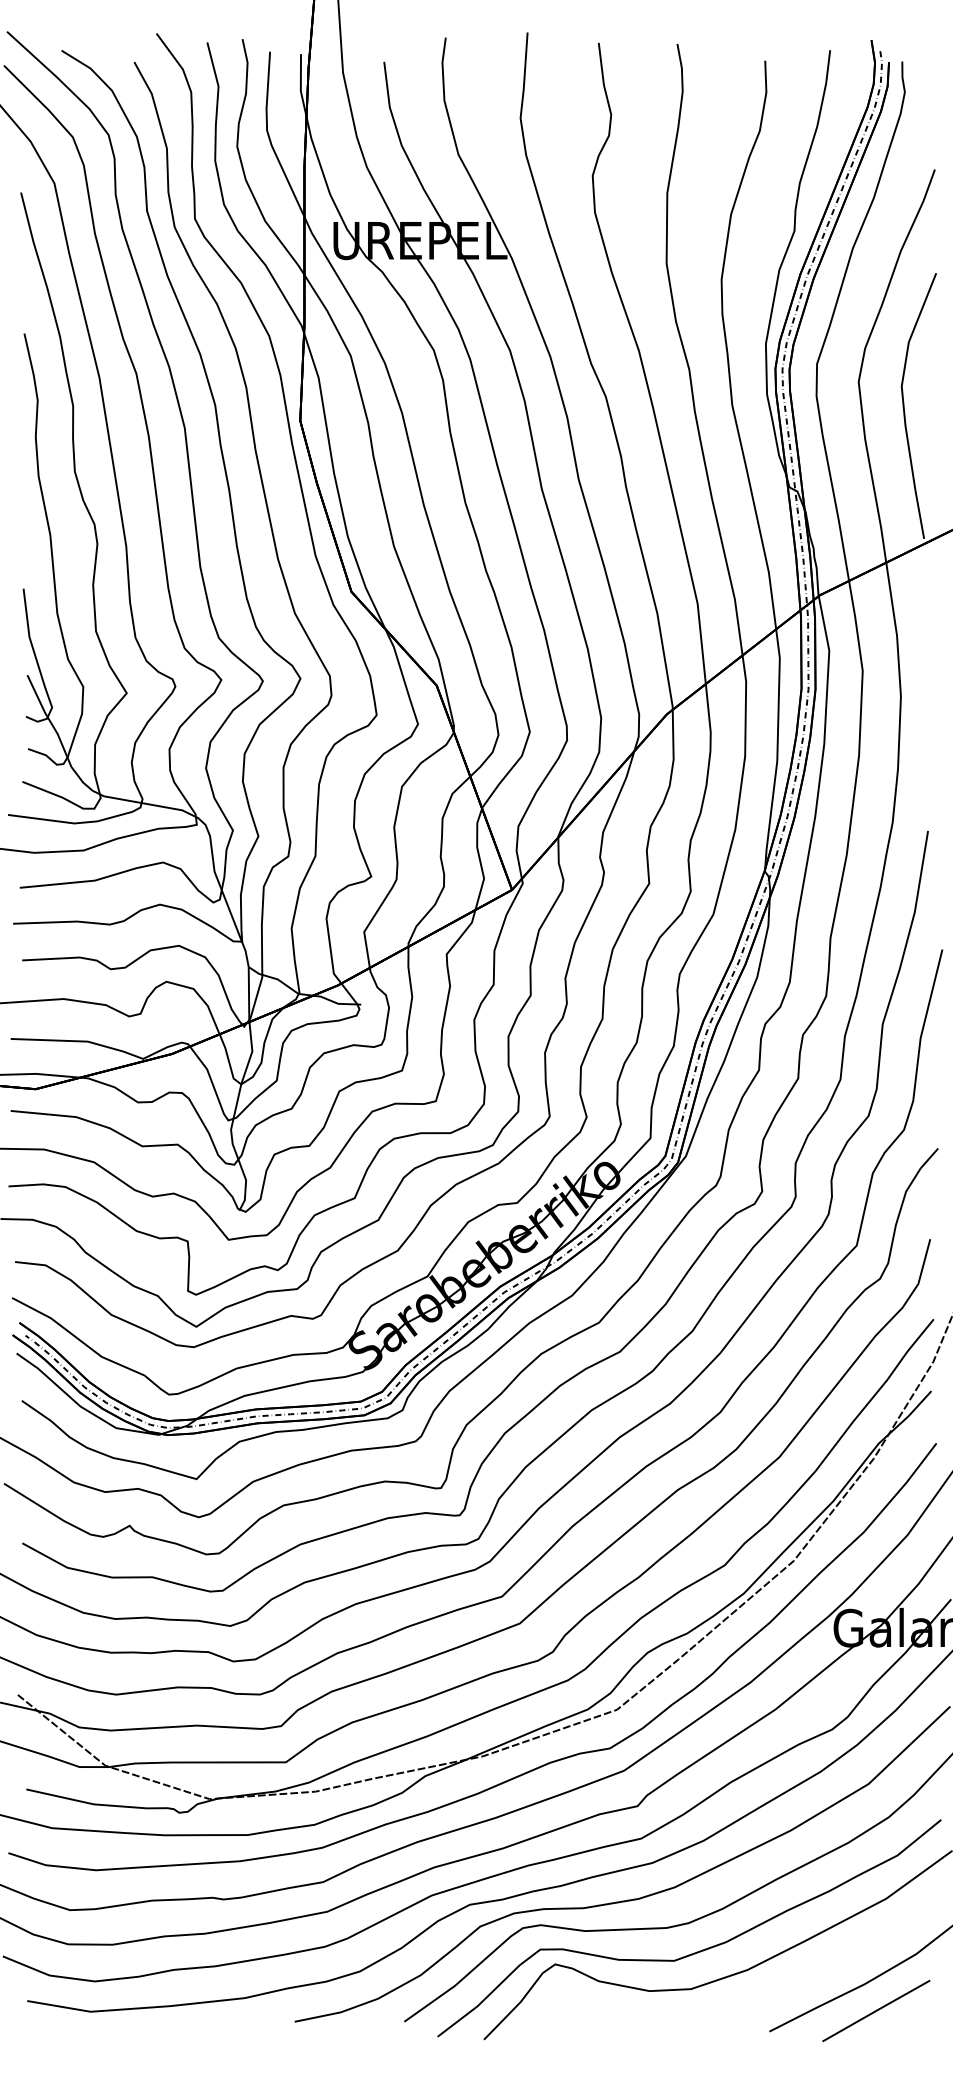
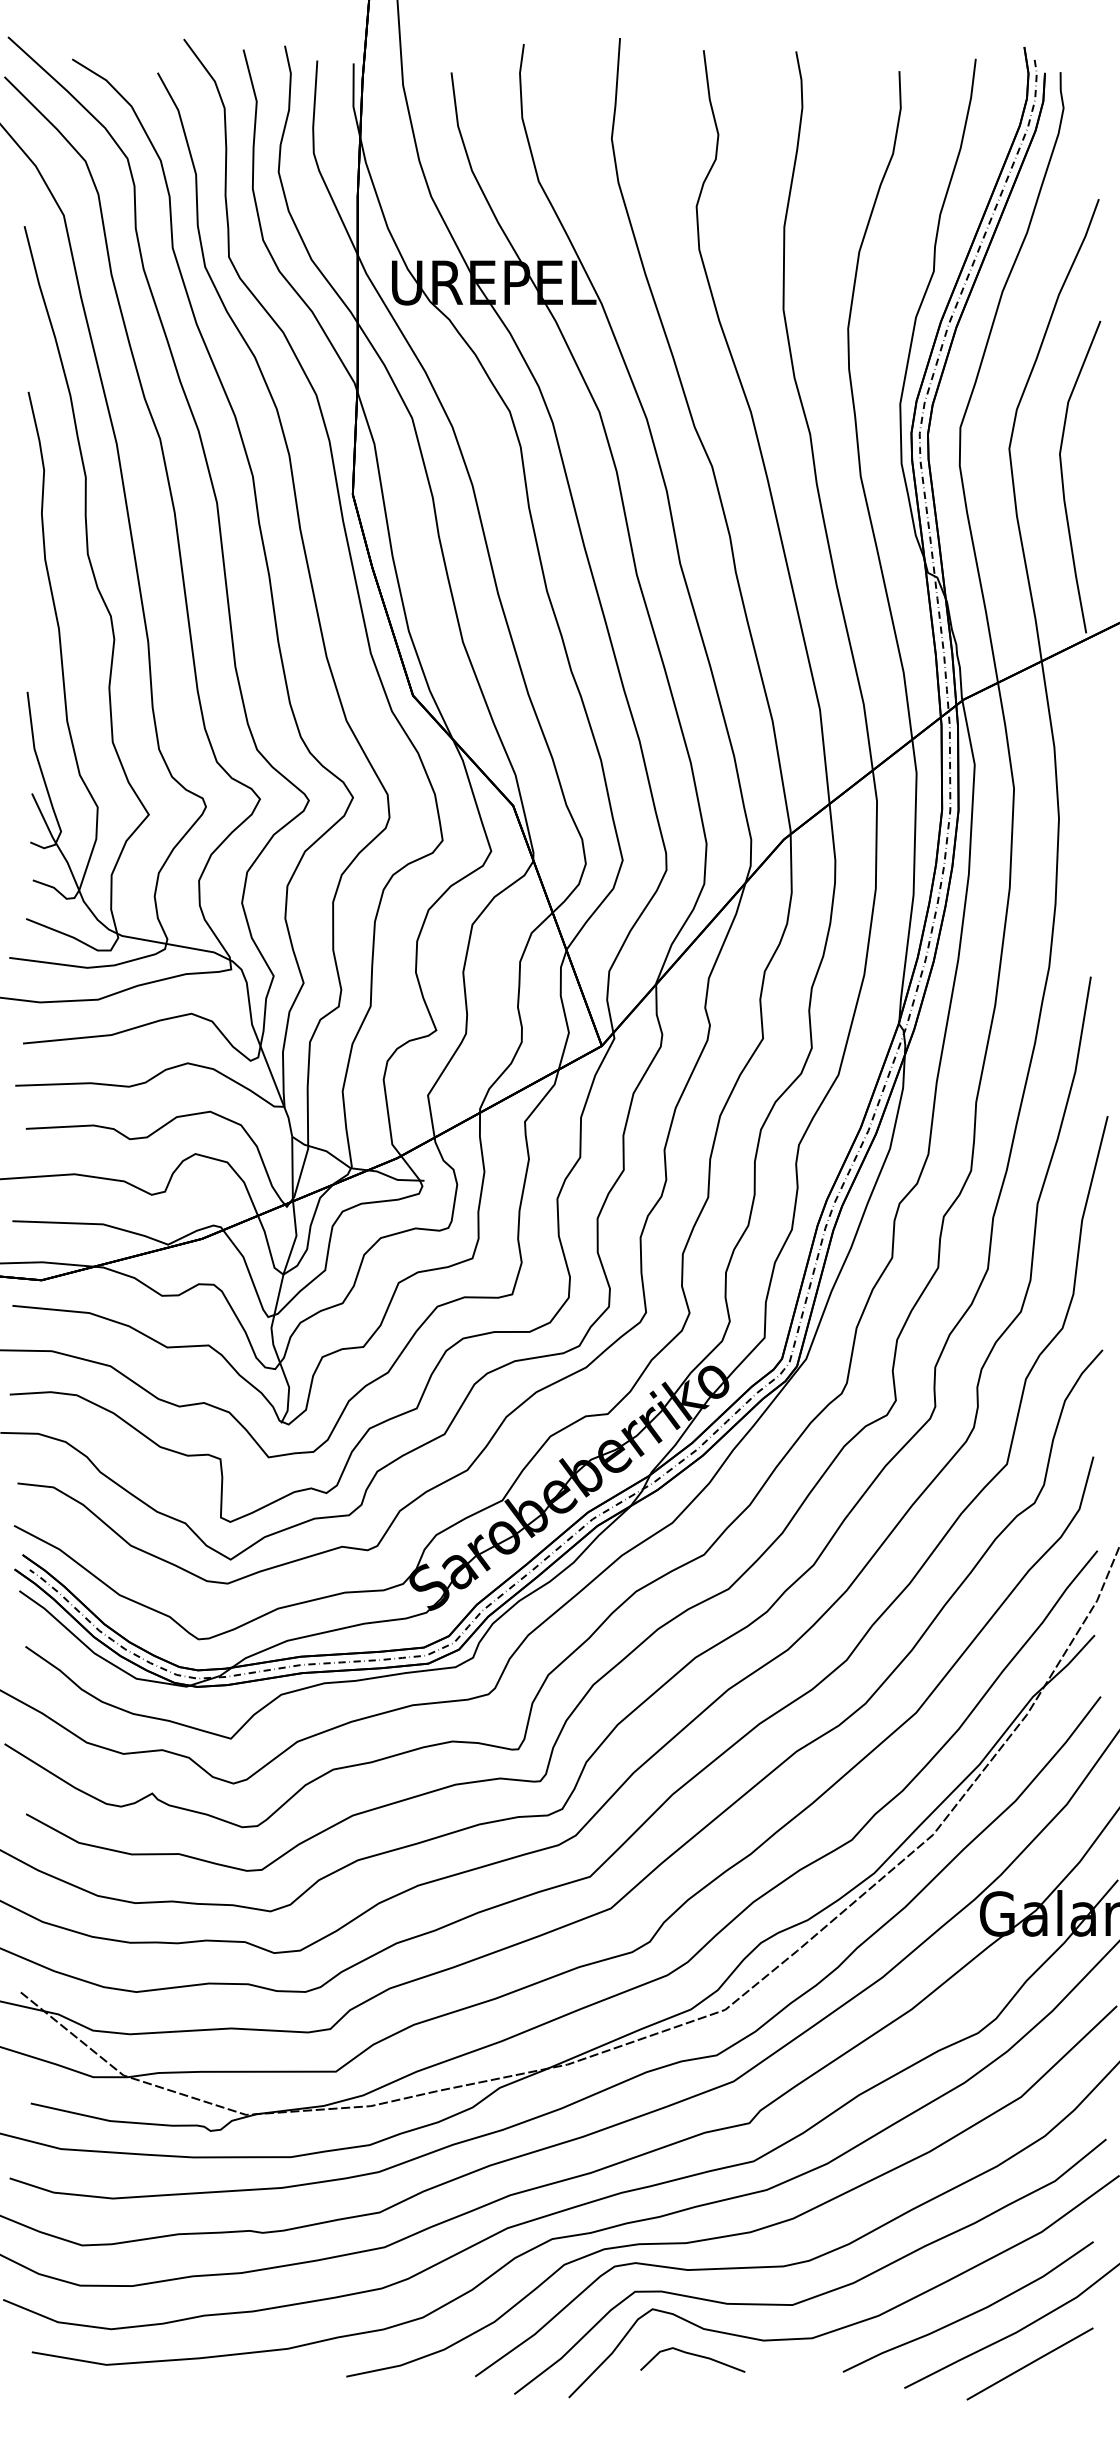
curve: (826, 1968) -> (971, 2313), added
curve: (589, 2003) -> (692, 2355), added

